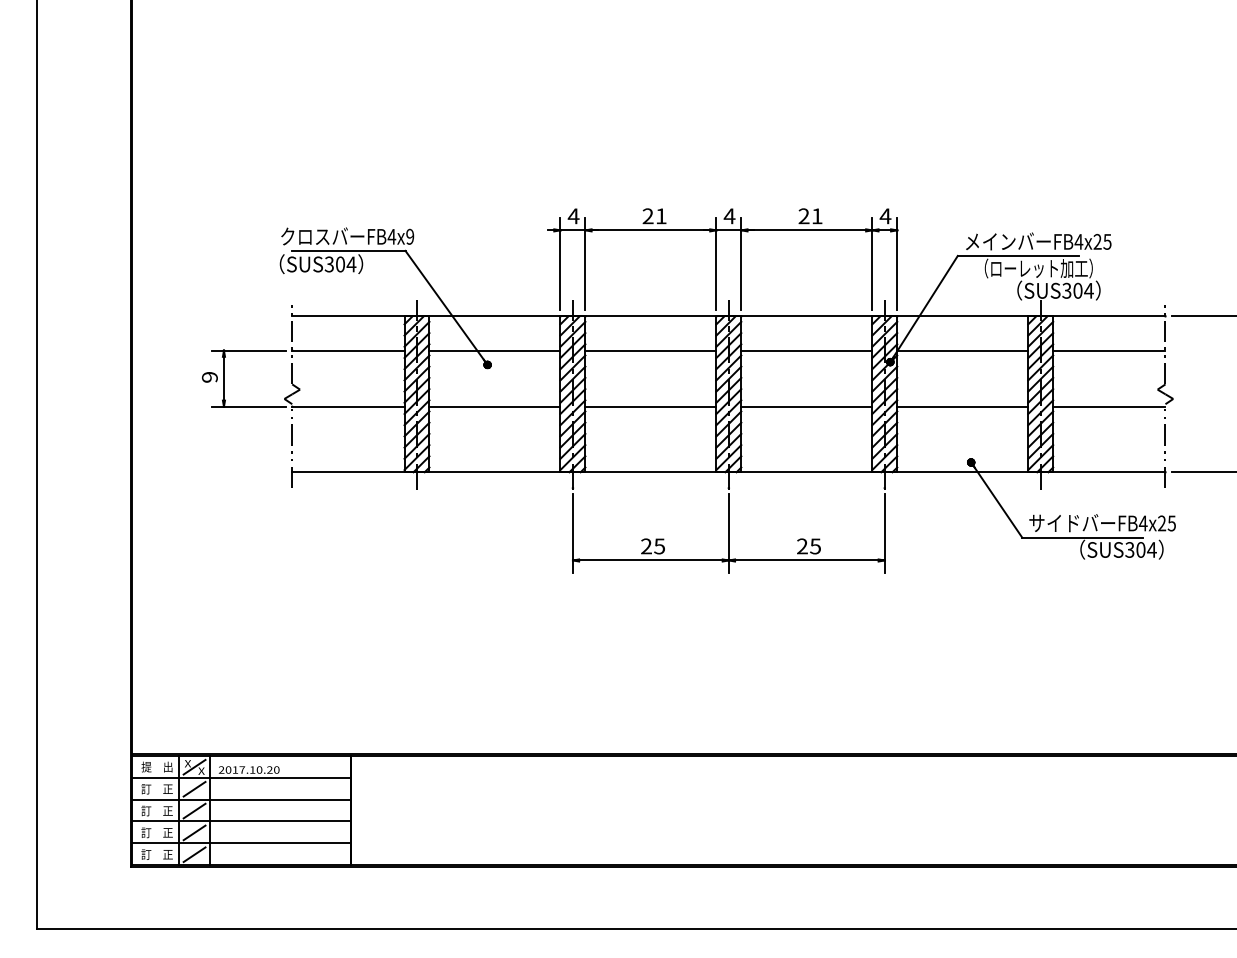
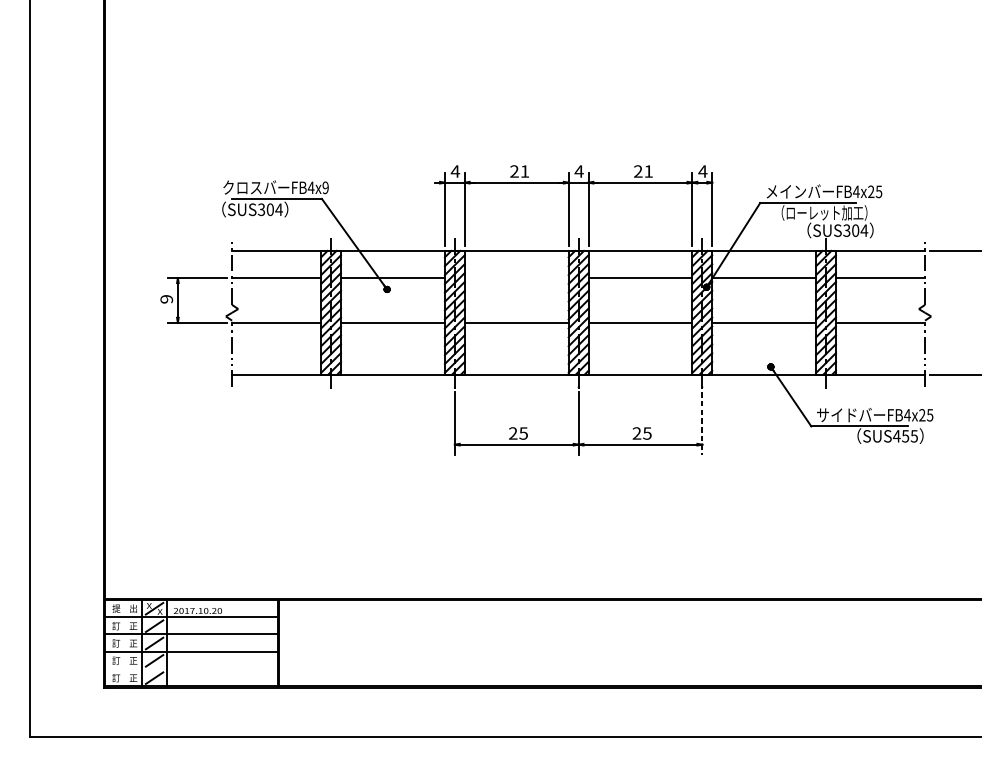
line: (650, 350) -> (516, 278), removed
line: (884, 534) -> (702, 424), solid -> dashed
text: (1140, 549) -> (905, 435), SUS304 -> SUS455
line: (241, 843) -> (191, 669), removed

